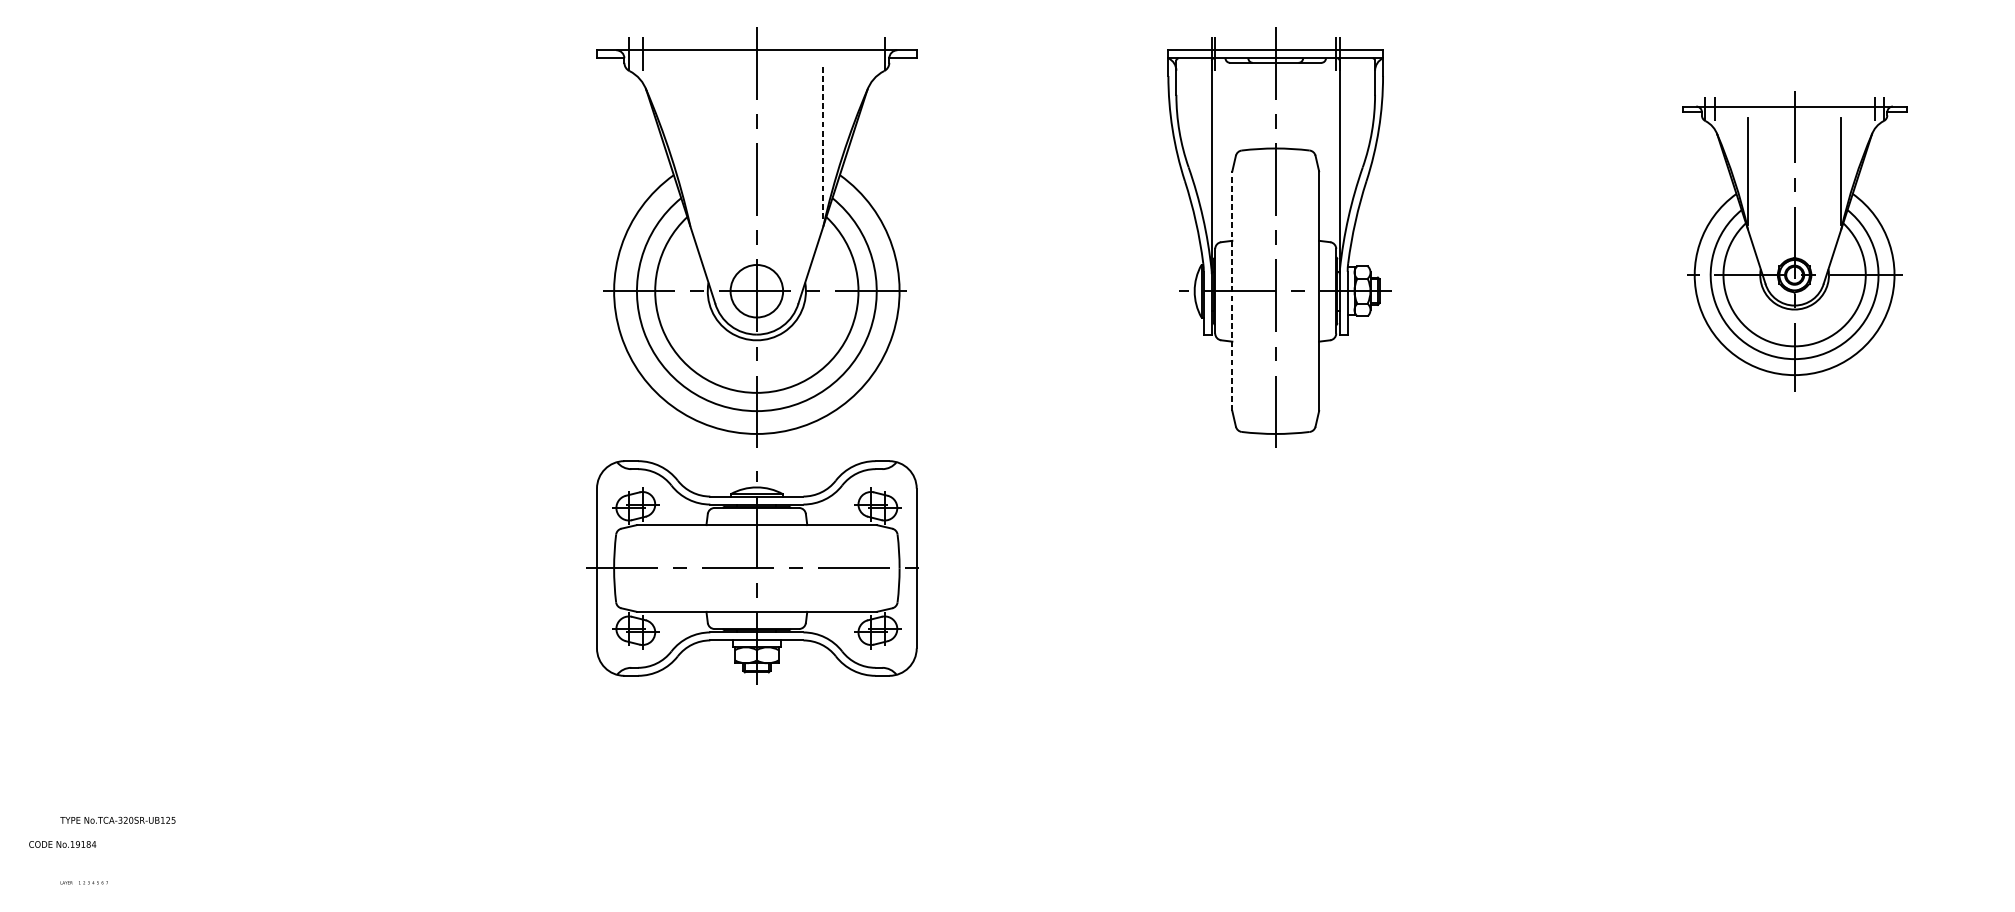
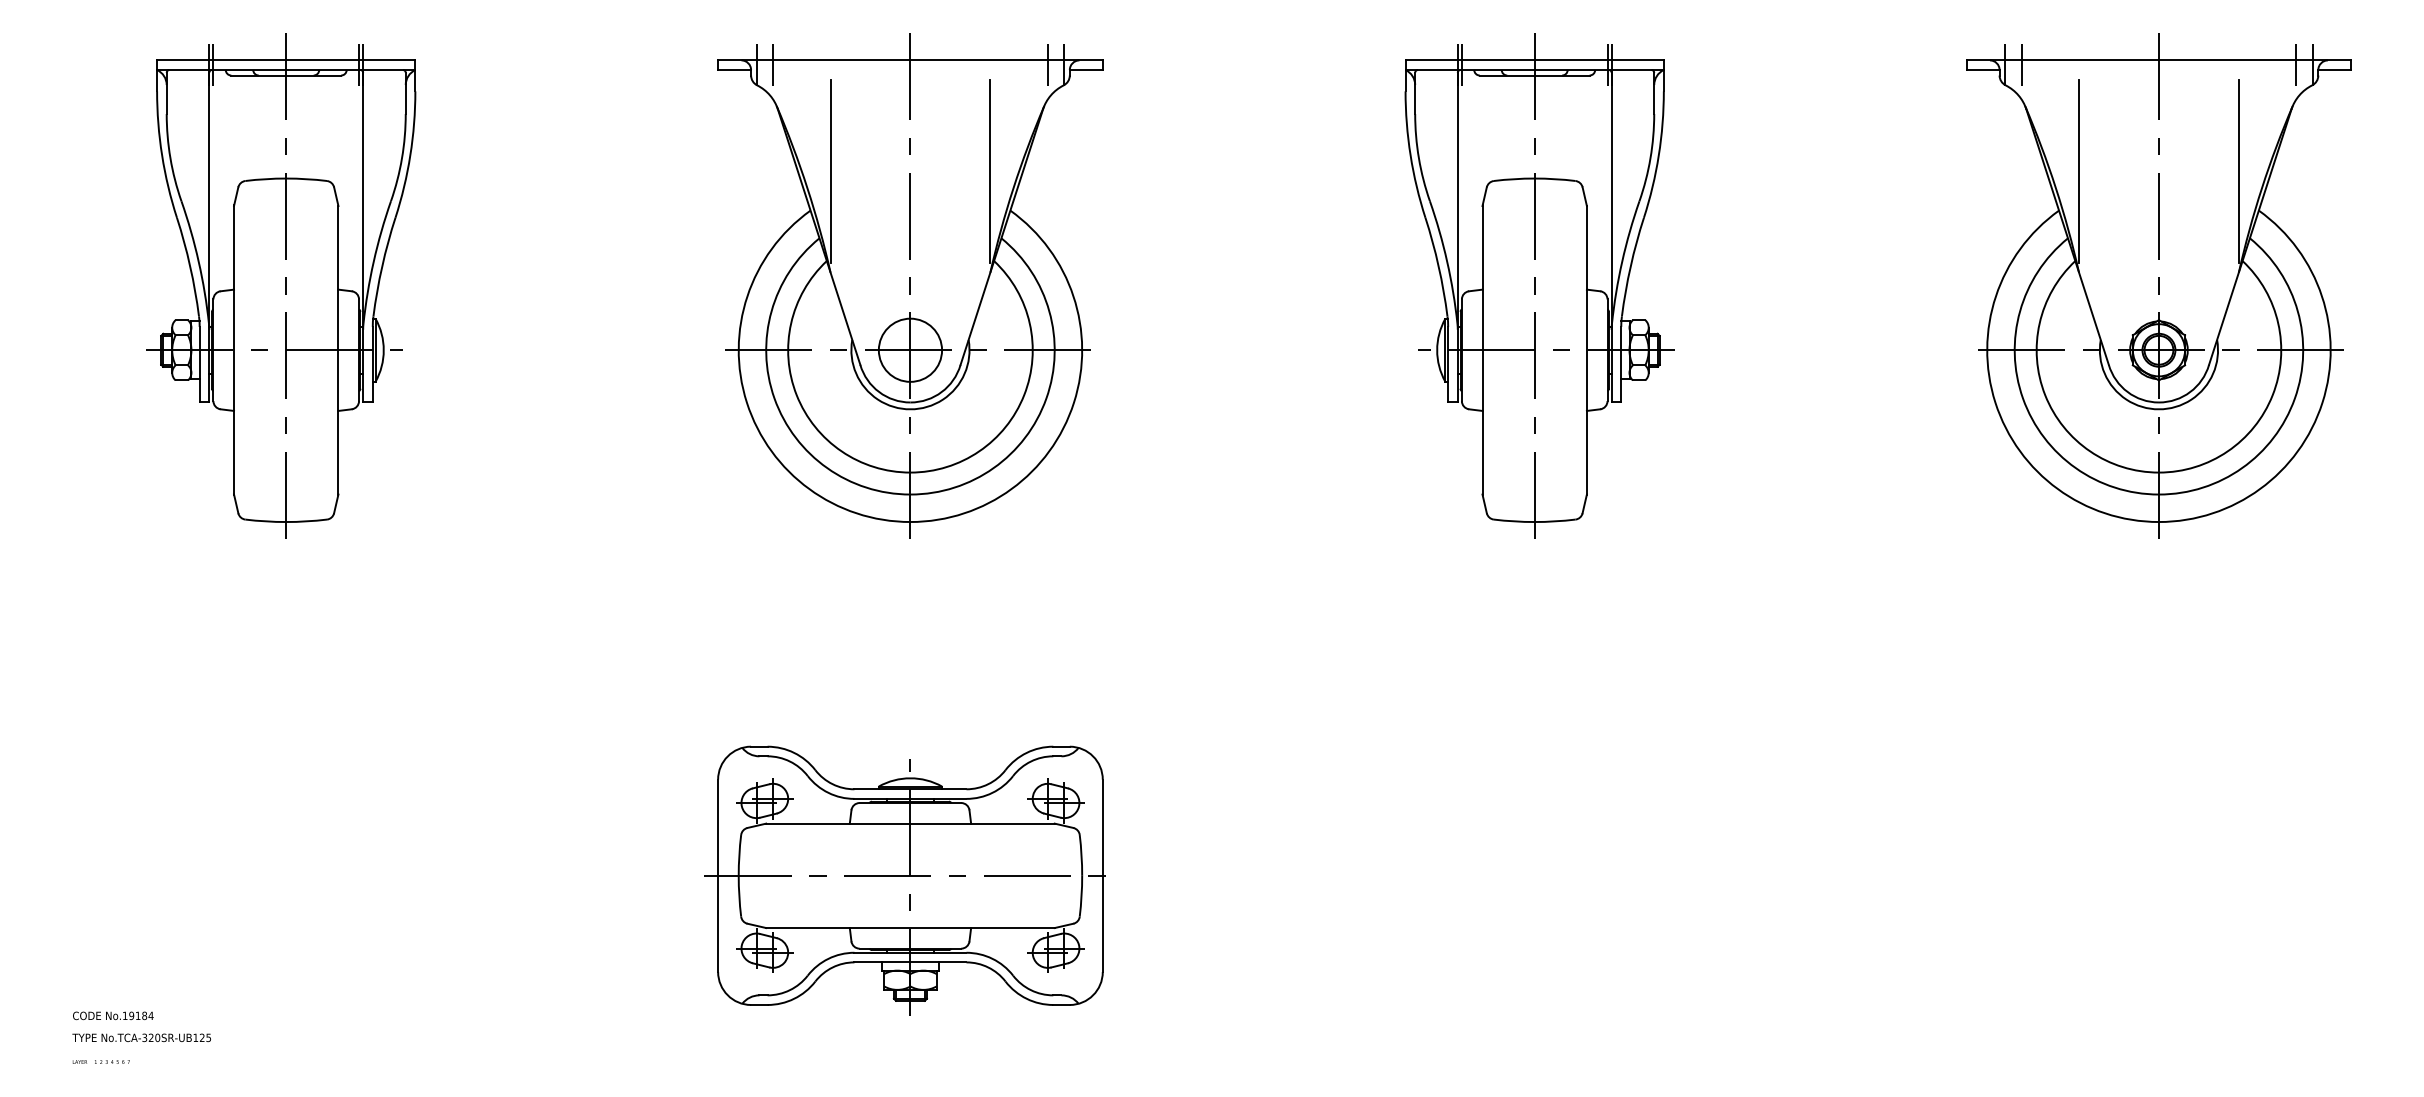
line: (870, 53) -> (1047, 64), added
line: (690, 142) -> (830, 171), added
line: (823, 142) -> (990, 171), dashed -> solid
part: (234, 237) -> (281, 285), added
part: (1794, 237) -> (2158, 285), size x1.43
line: (1232, 290) -> (1482, 349), dashed -> solid
part: (751, 572) -> (904, 880), moved
text: (117, 820) -> (141, 1037), moved
text: (62, 844) -> (113, 1015), moved

